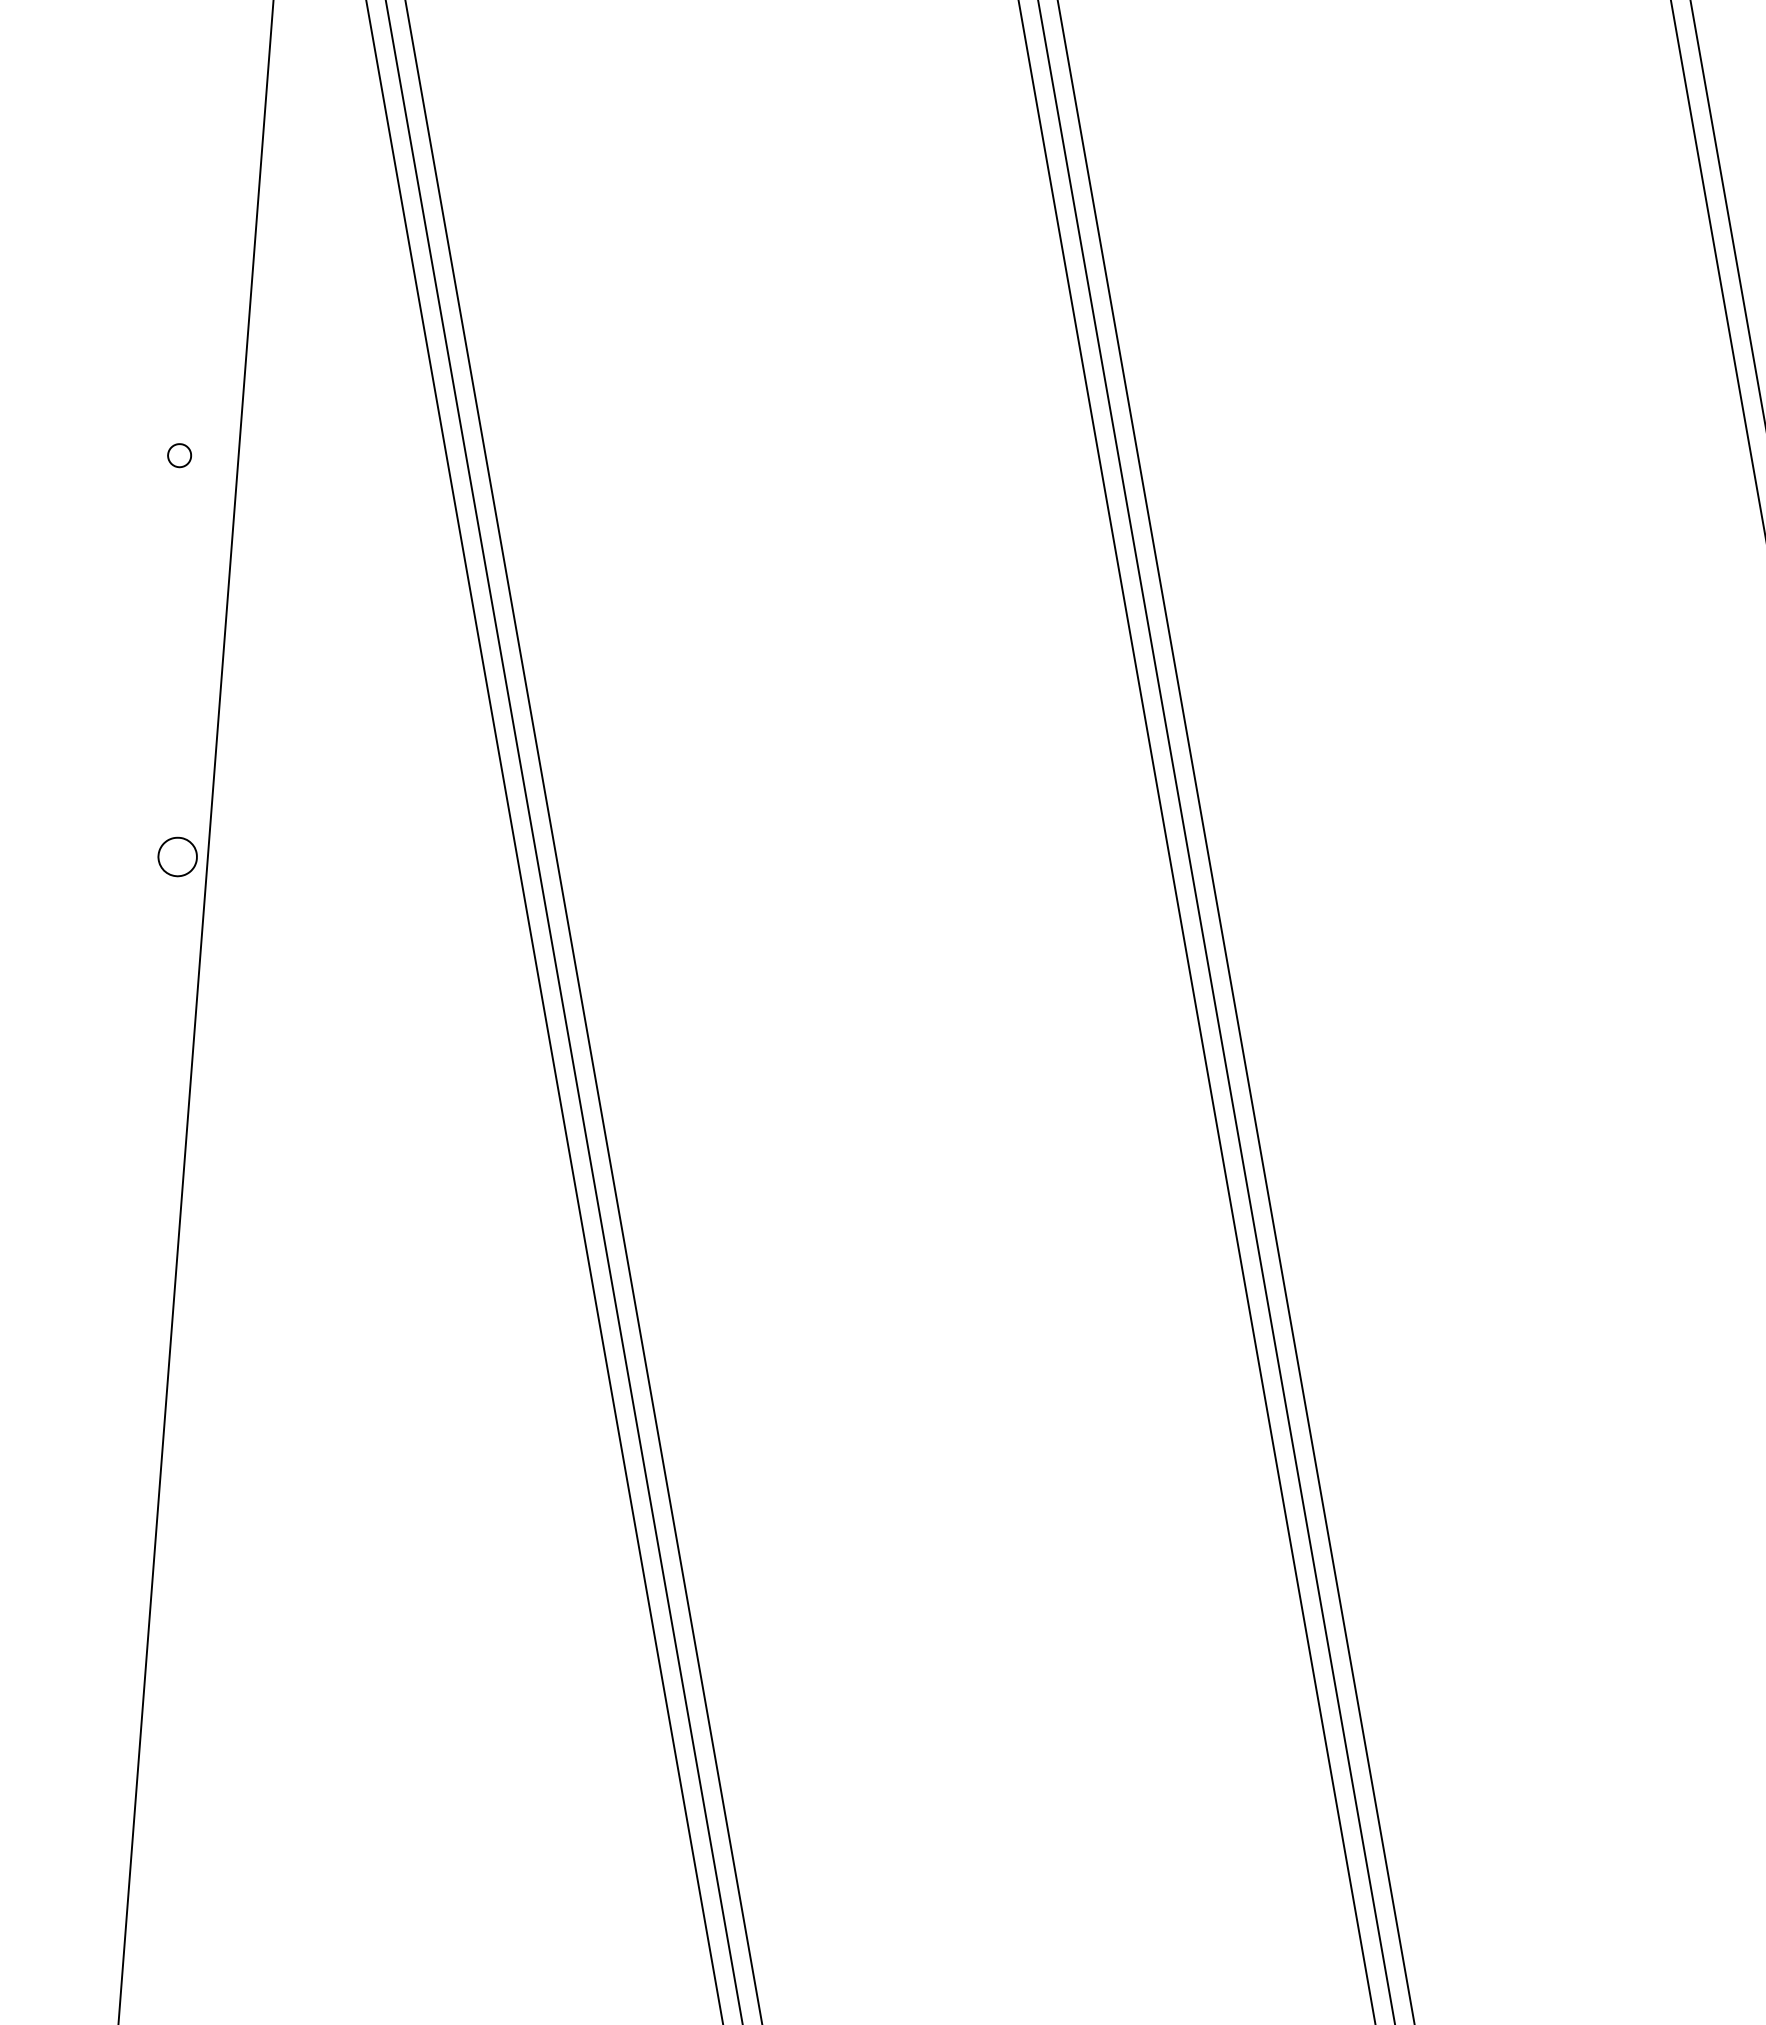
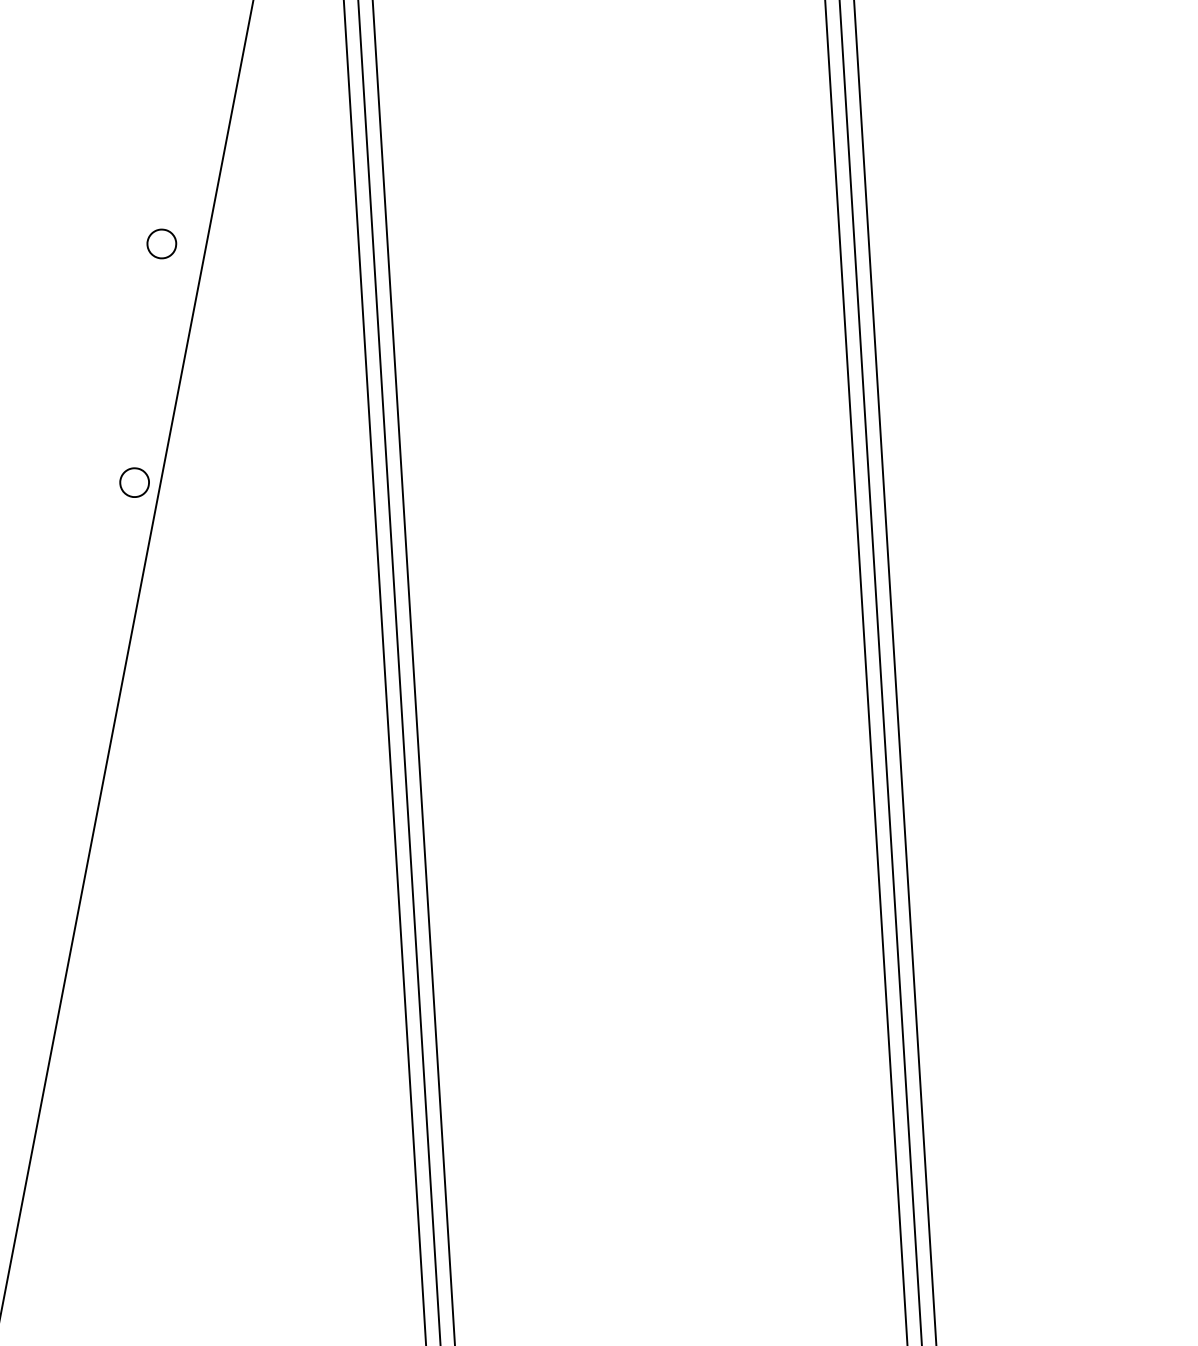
part: (179, 455) -> (161, 243), size x1.67
part: (177, 856) -> (134, 482), moved

